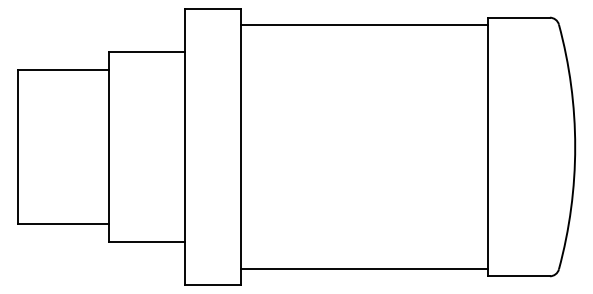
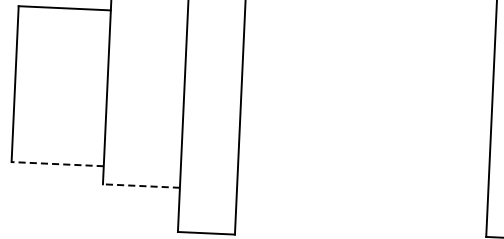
line: (62, 223) -> (56, 163), solid -> dashed
line: (146, 241) -> (141, 185), solid -> dashed
line: (364, 268) -> (361, 223), removed

